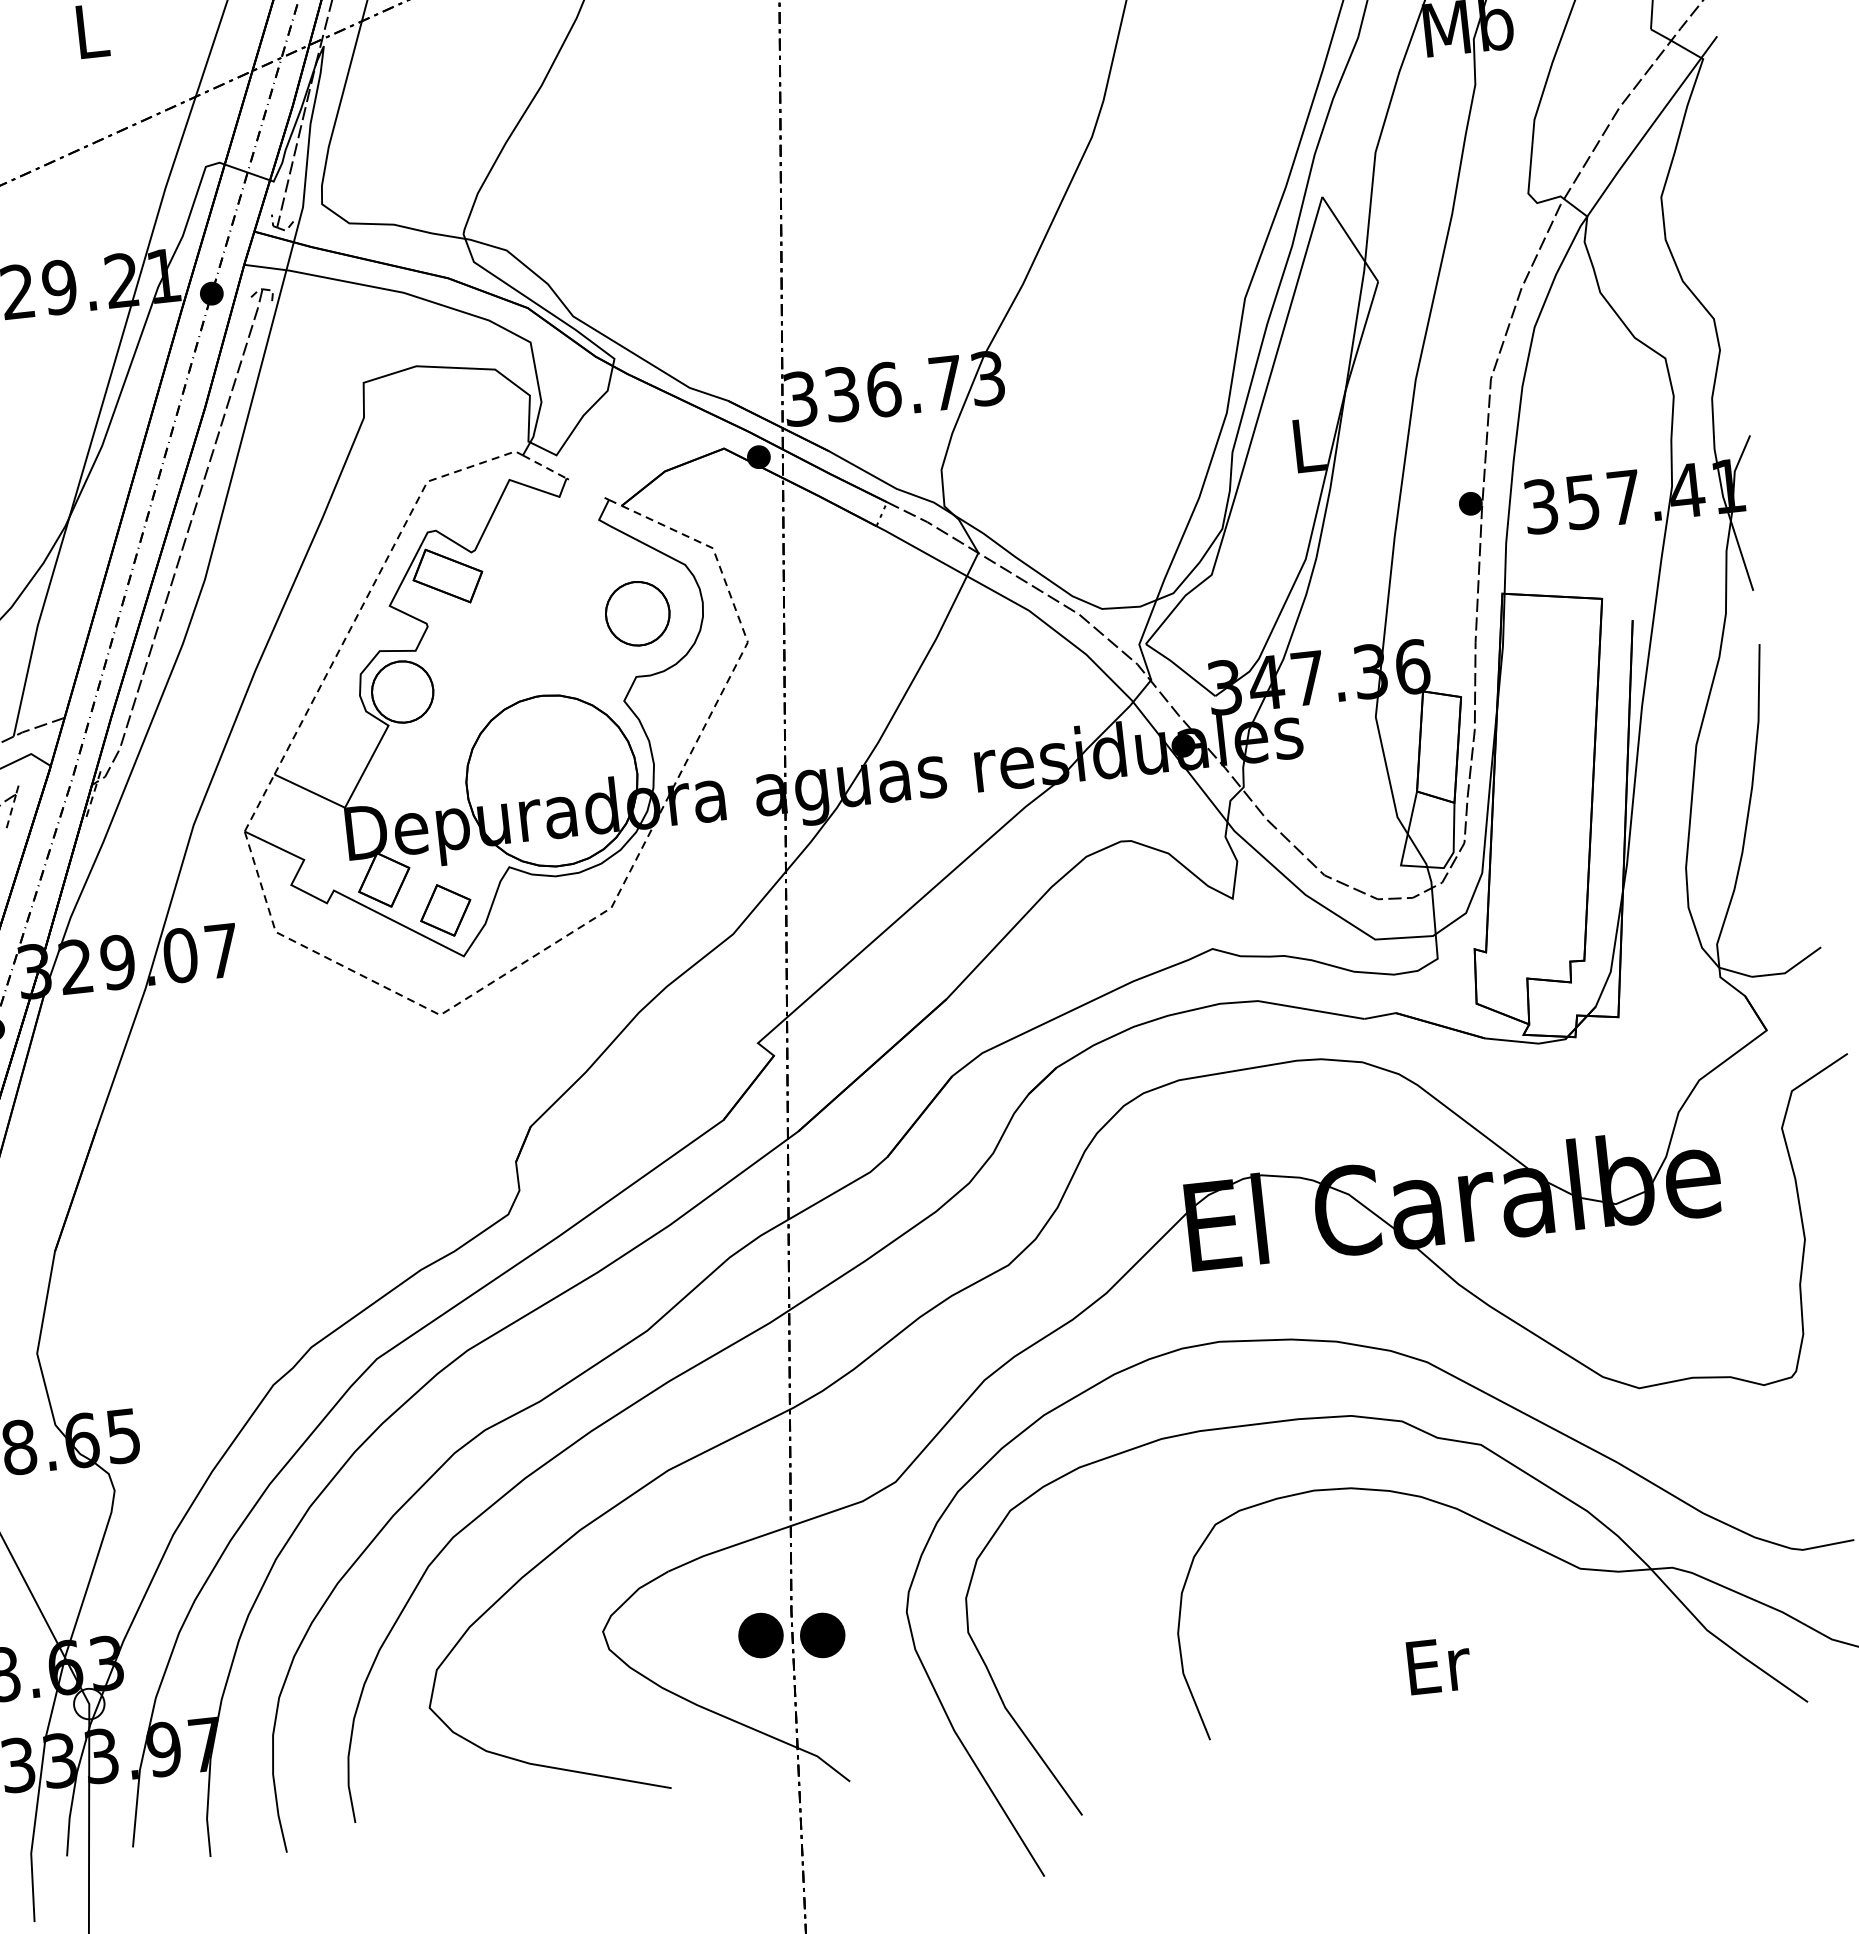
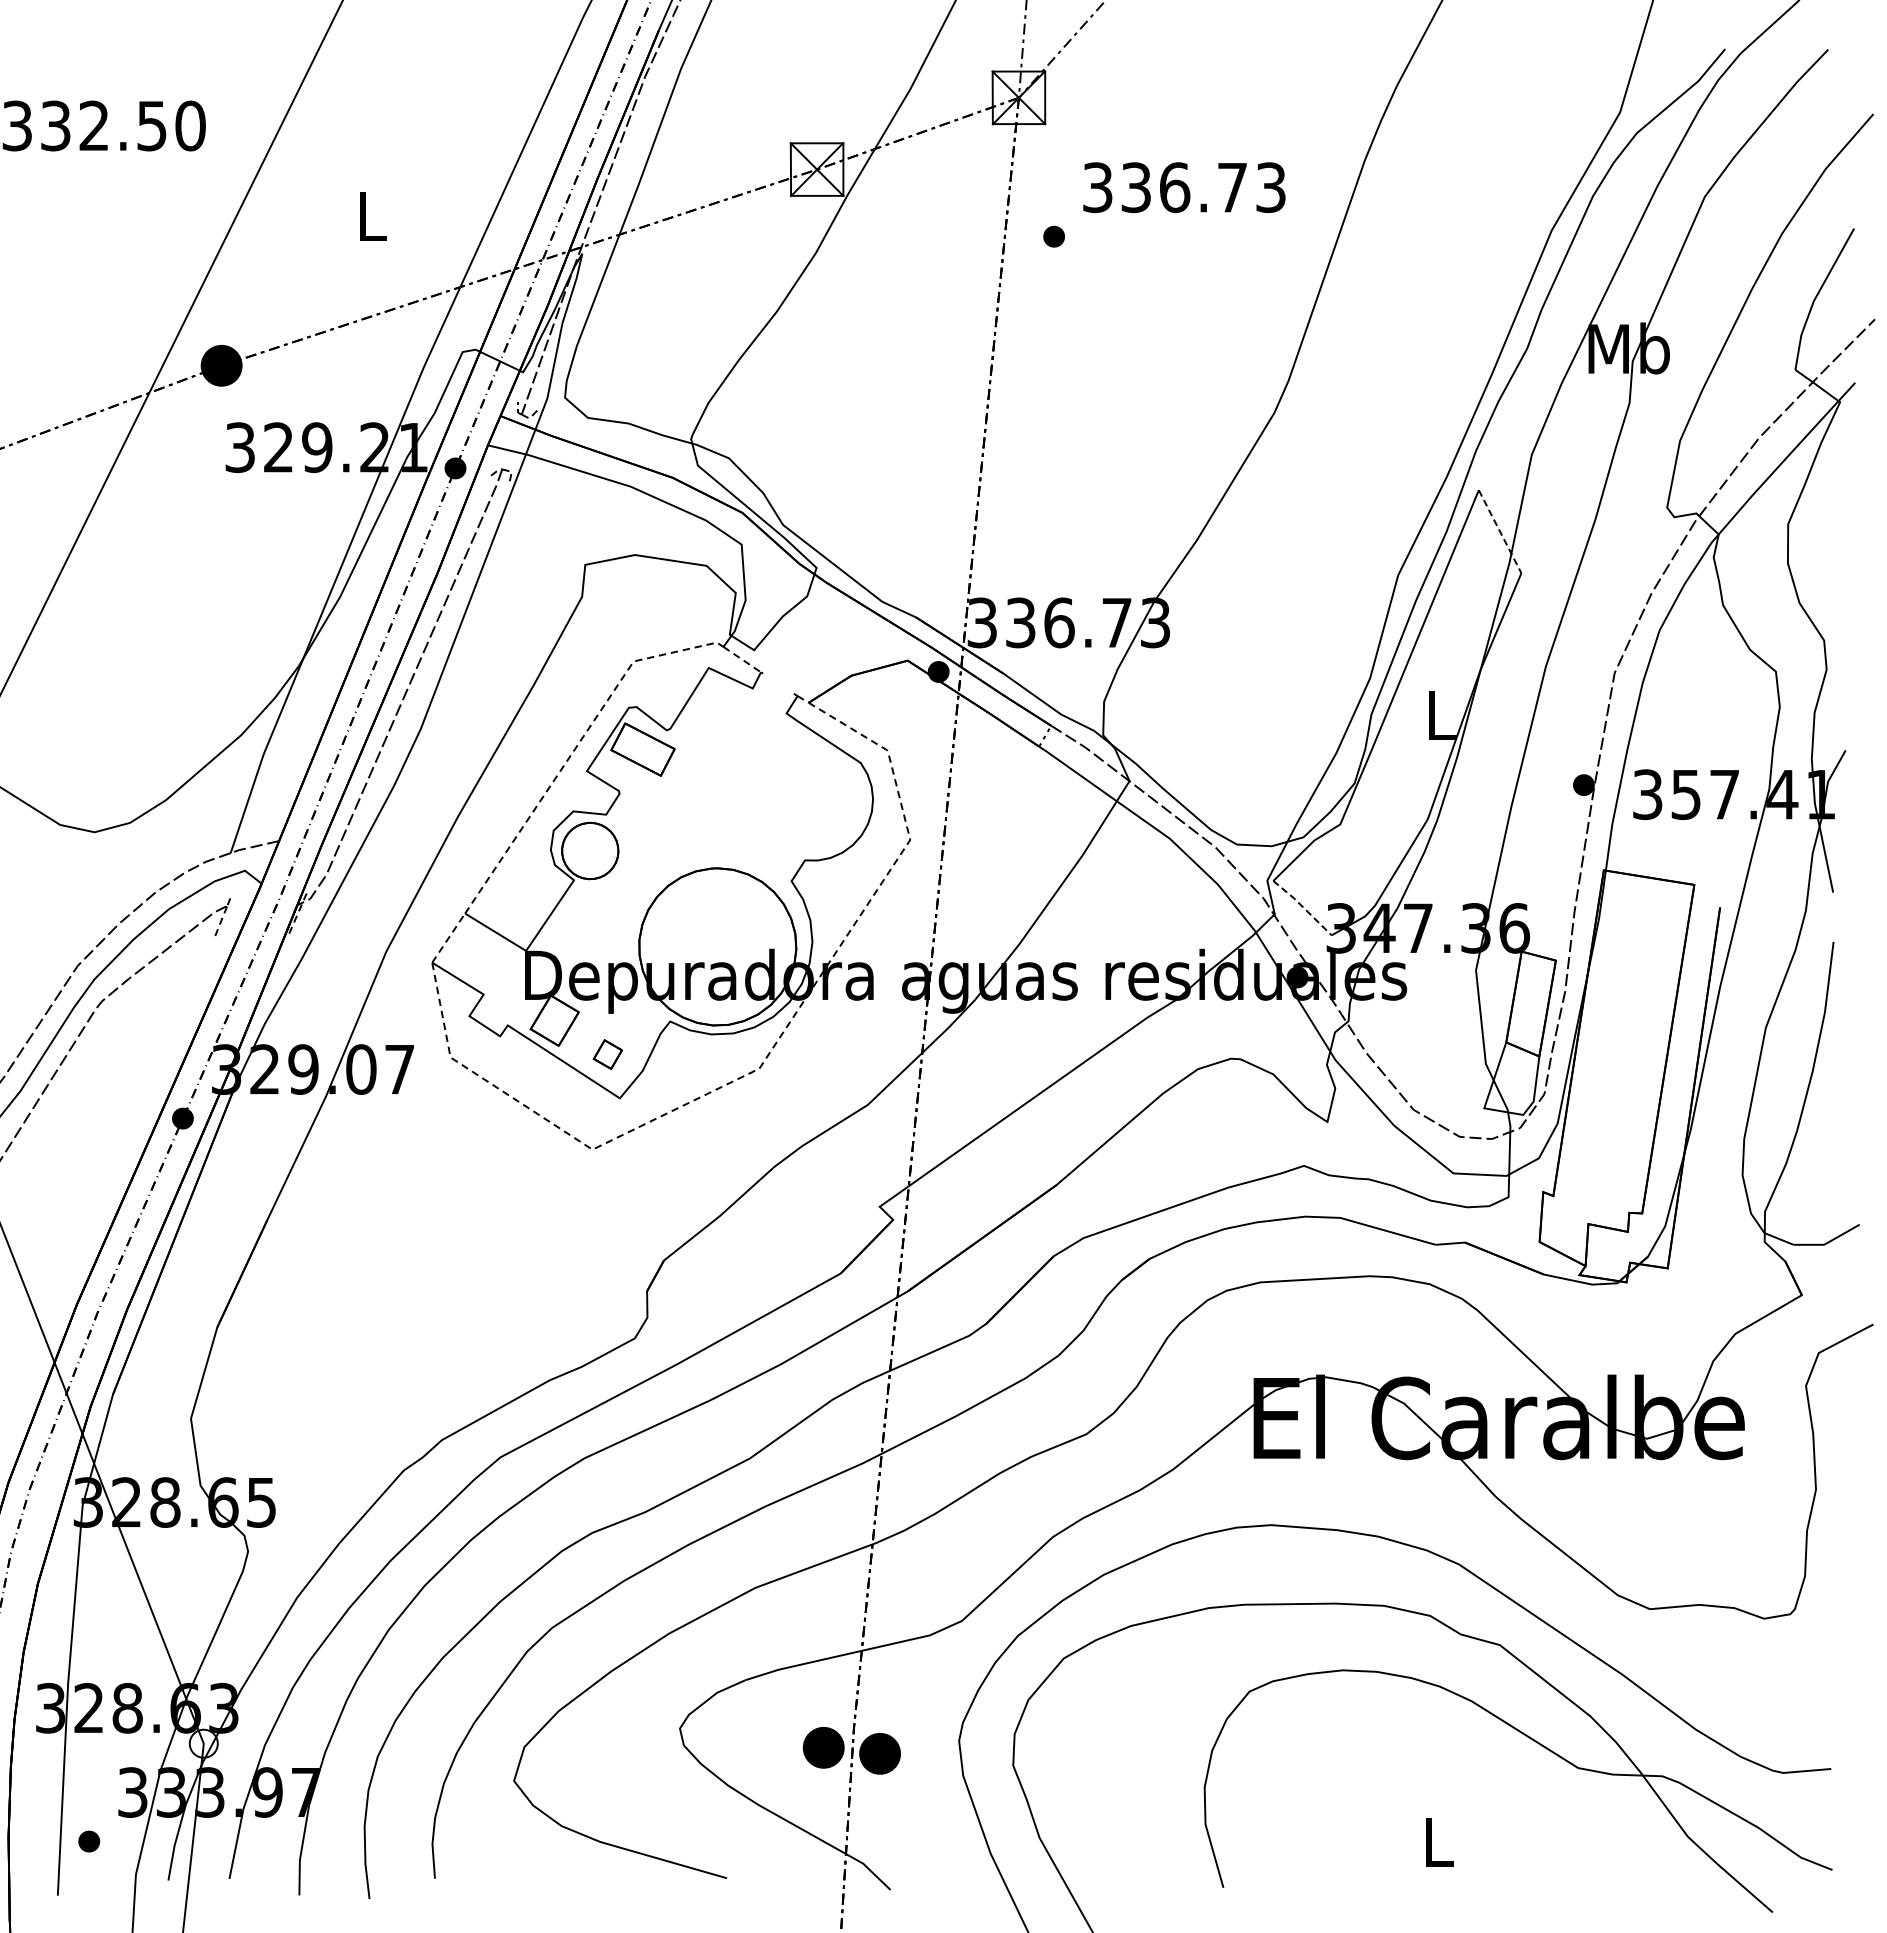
line: (1350, 239) -> (1500, 531), solid -> dashed
part: (637, 613) -> (812, 802), removed
line: (1180, 668) -> (1302, 906), solid -> dashed
part: (445, 910) -> (607, 1054), size x0.6
text: (1438, 1665) -> (1439, 1842), Er -> L

